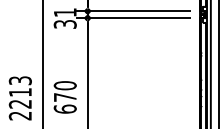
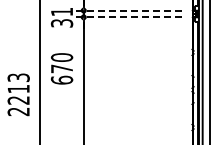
line: (133, 11) -> (127, 10), solid -> dashed
line: (133, 18) -> (127, 17), solid -> dashed
text: (65, 97) -> (62, 68), moved

